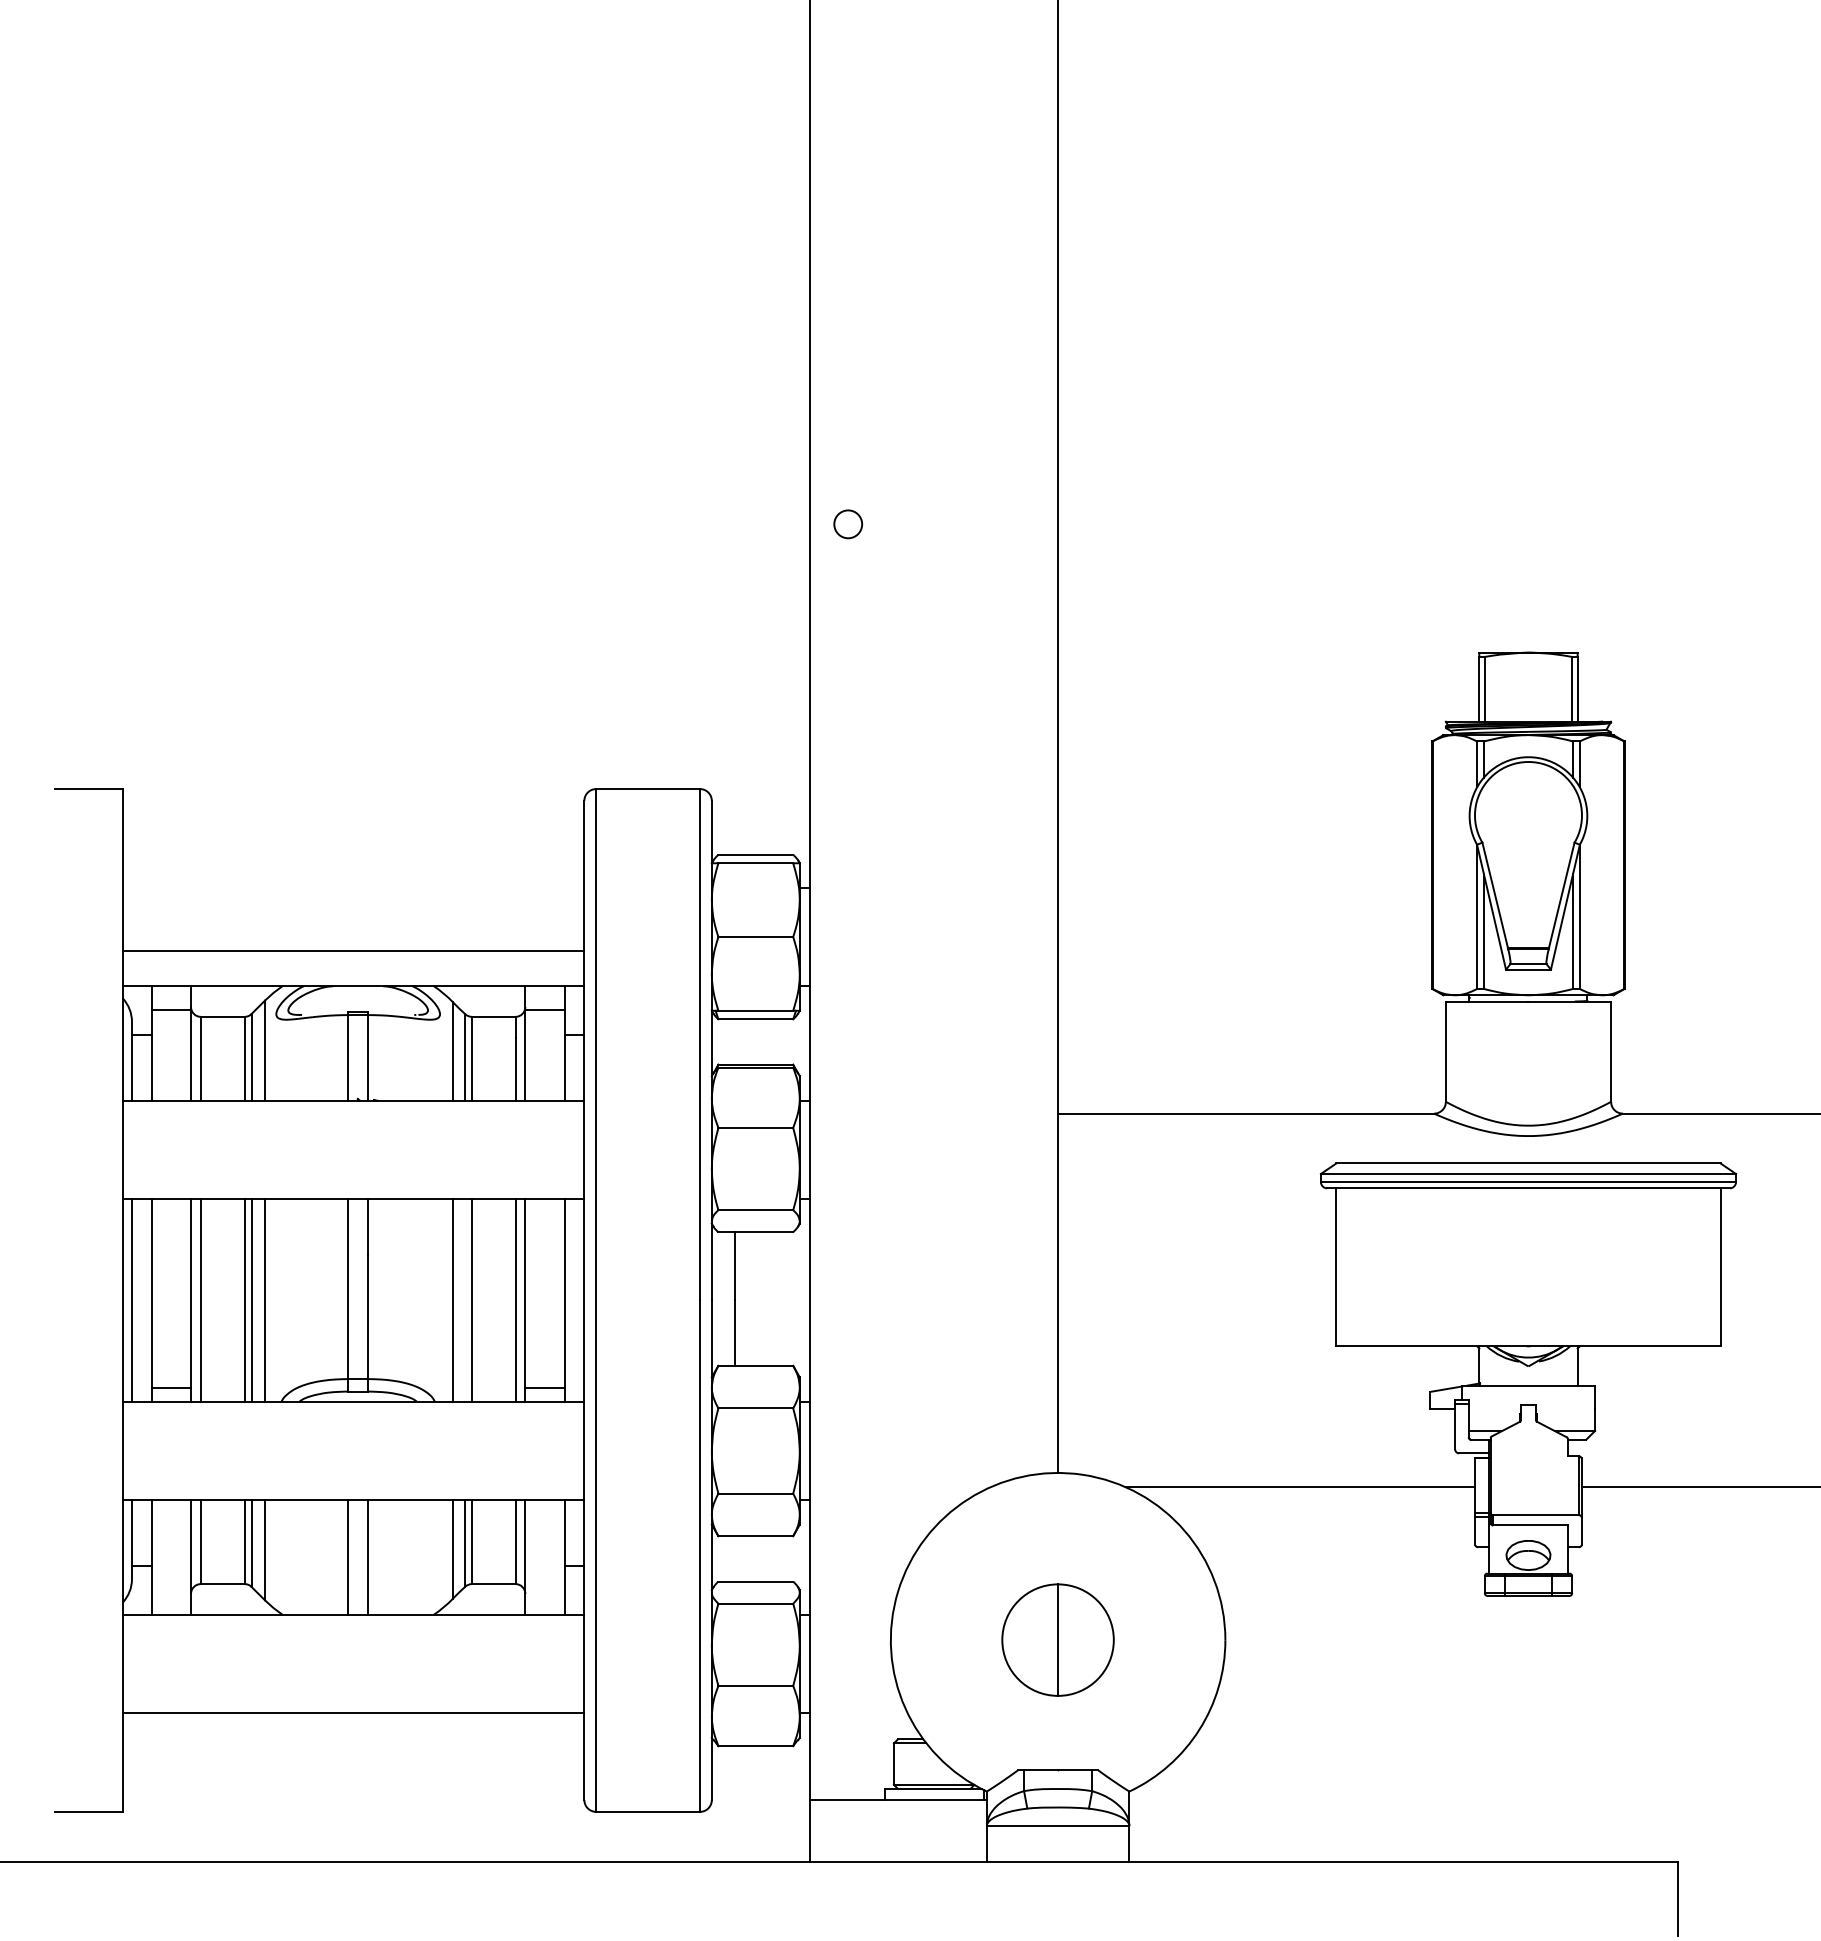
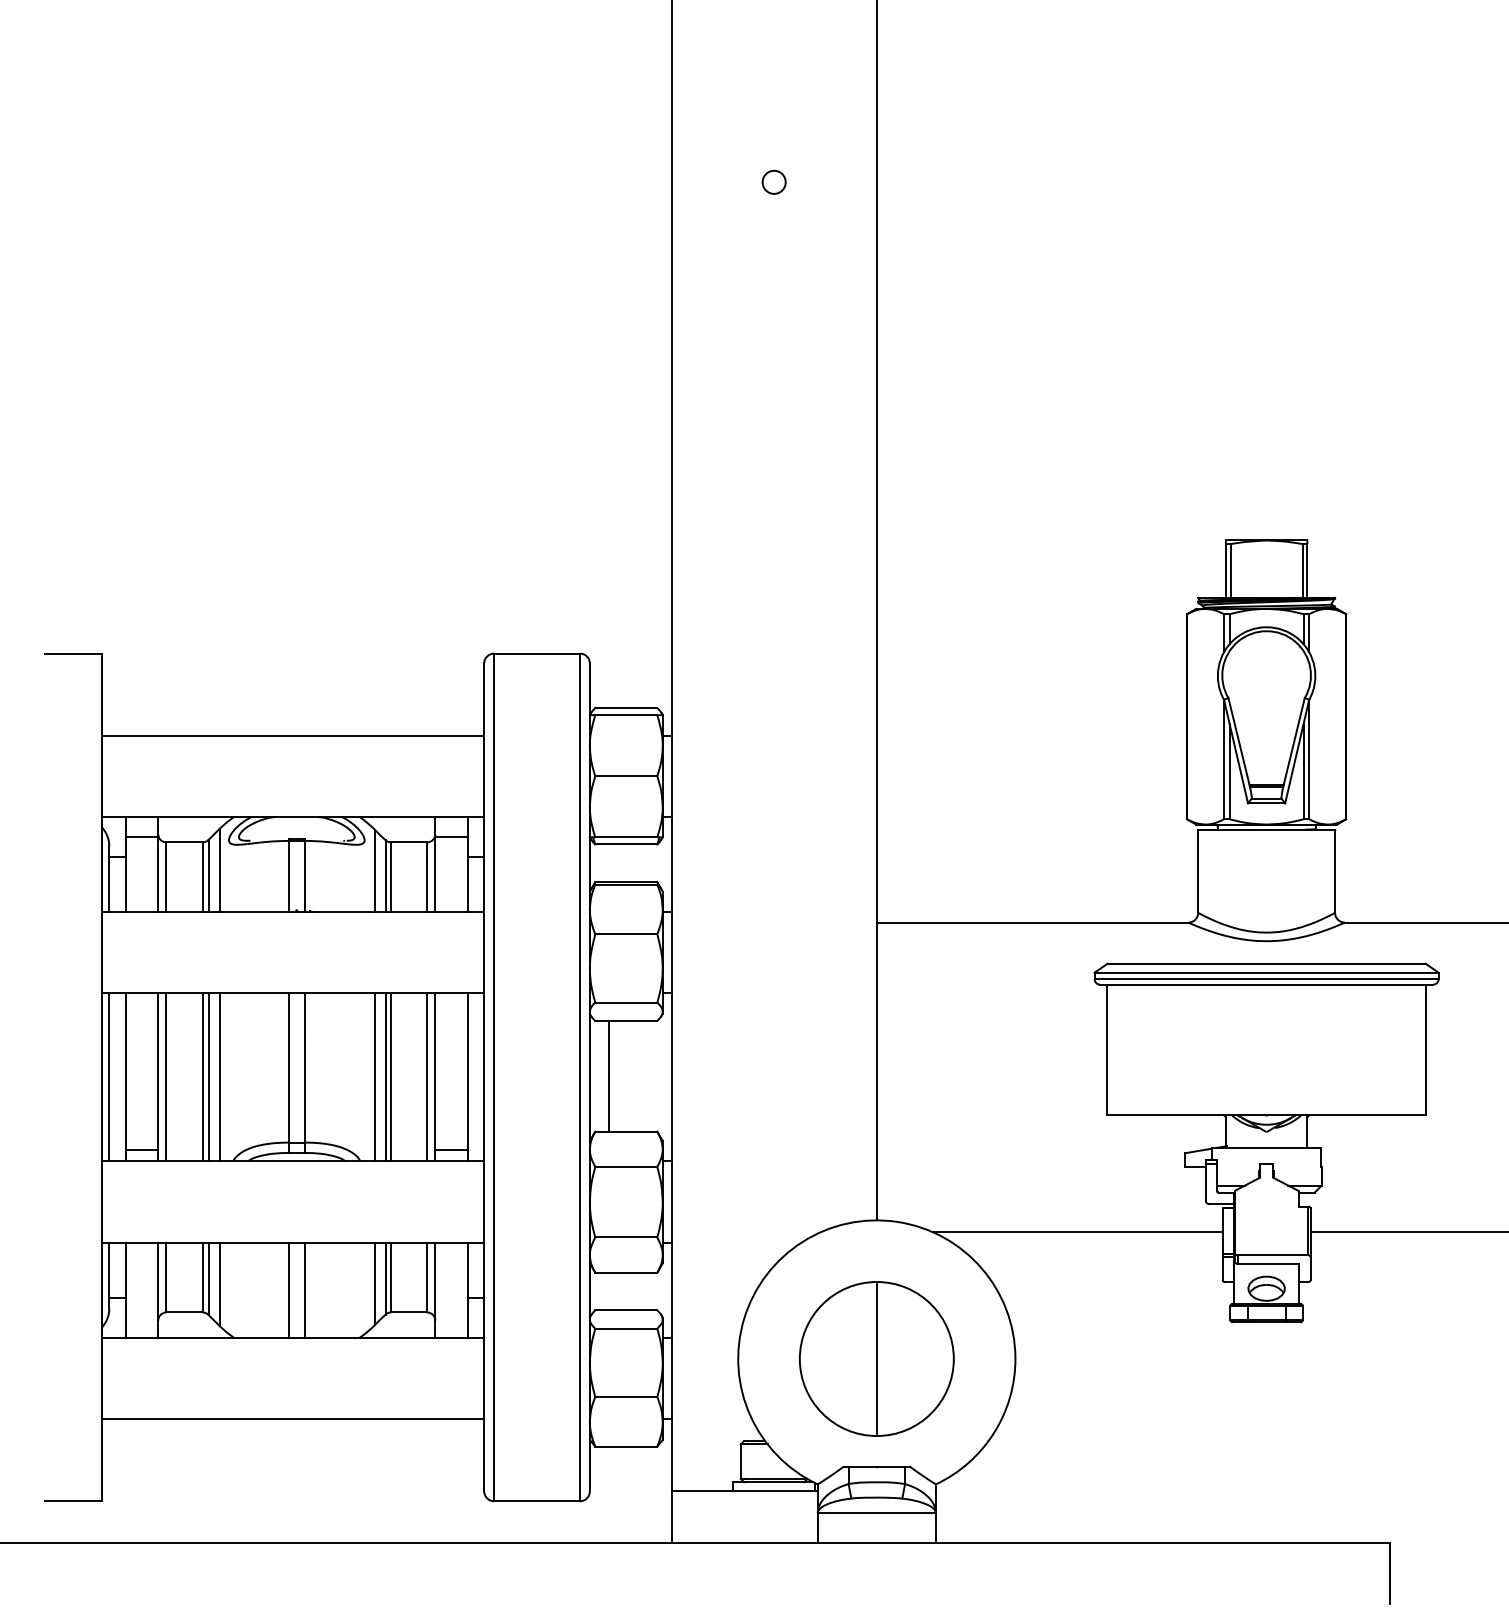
circle: (848, 524) -> (774, 182), moved
line: (353, 950) -> (292, 735), moved
line: (465, 1300) -> (385, 1077), added
part: (1057, 1639) -> (876, 1358), size x1.67

